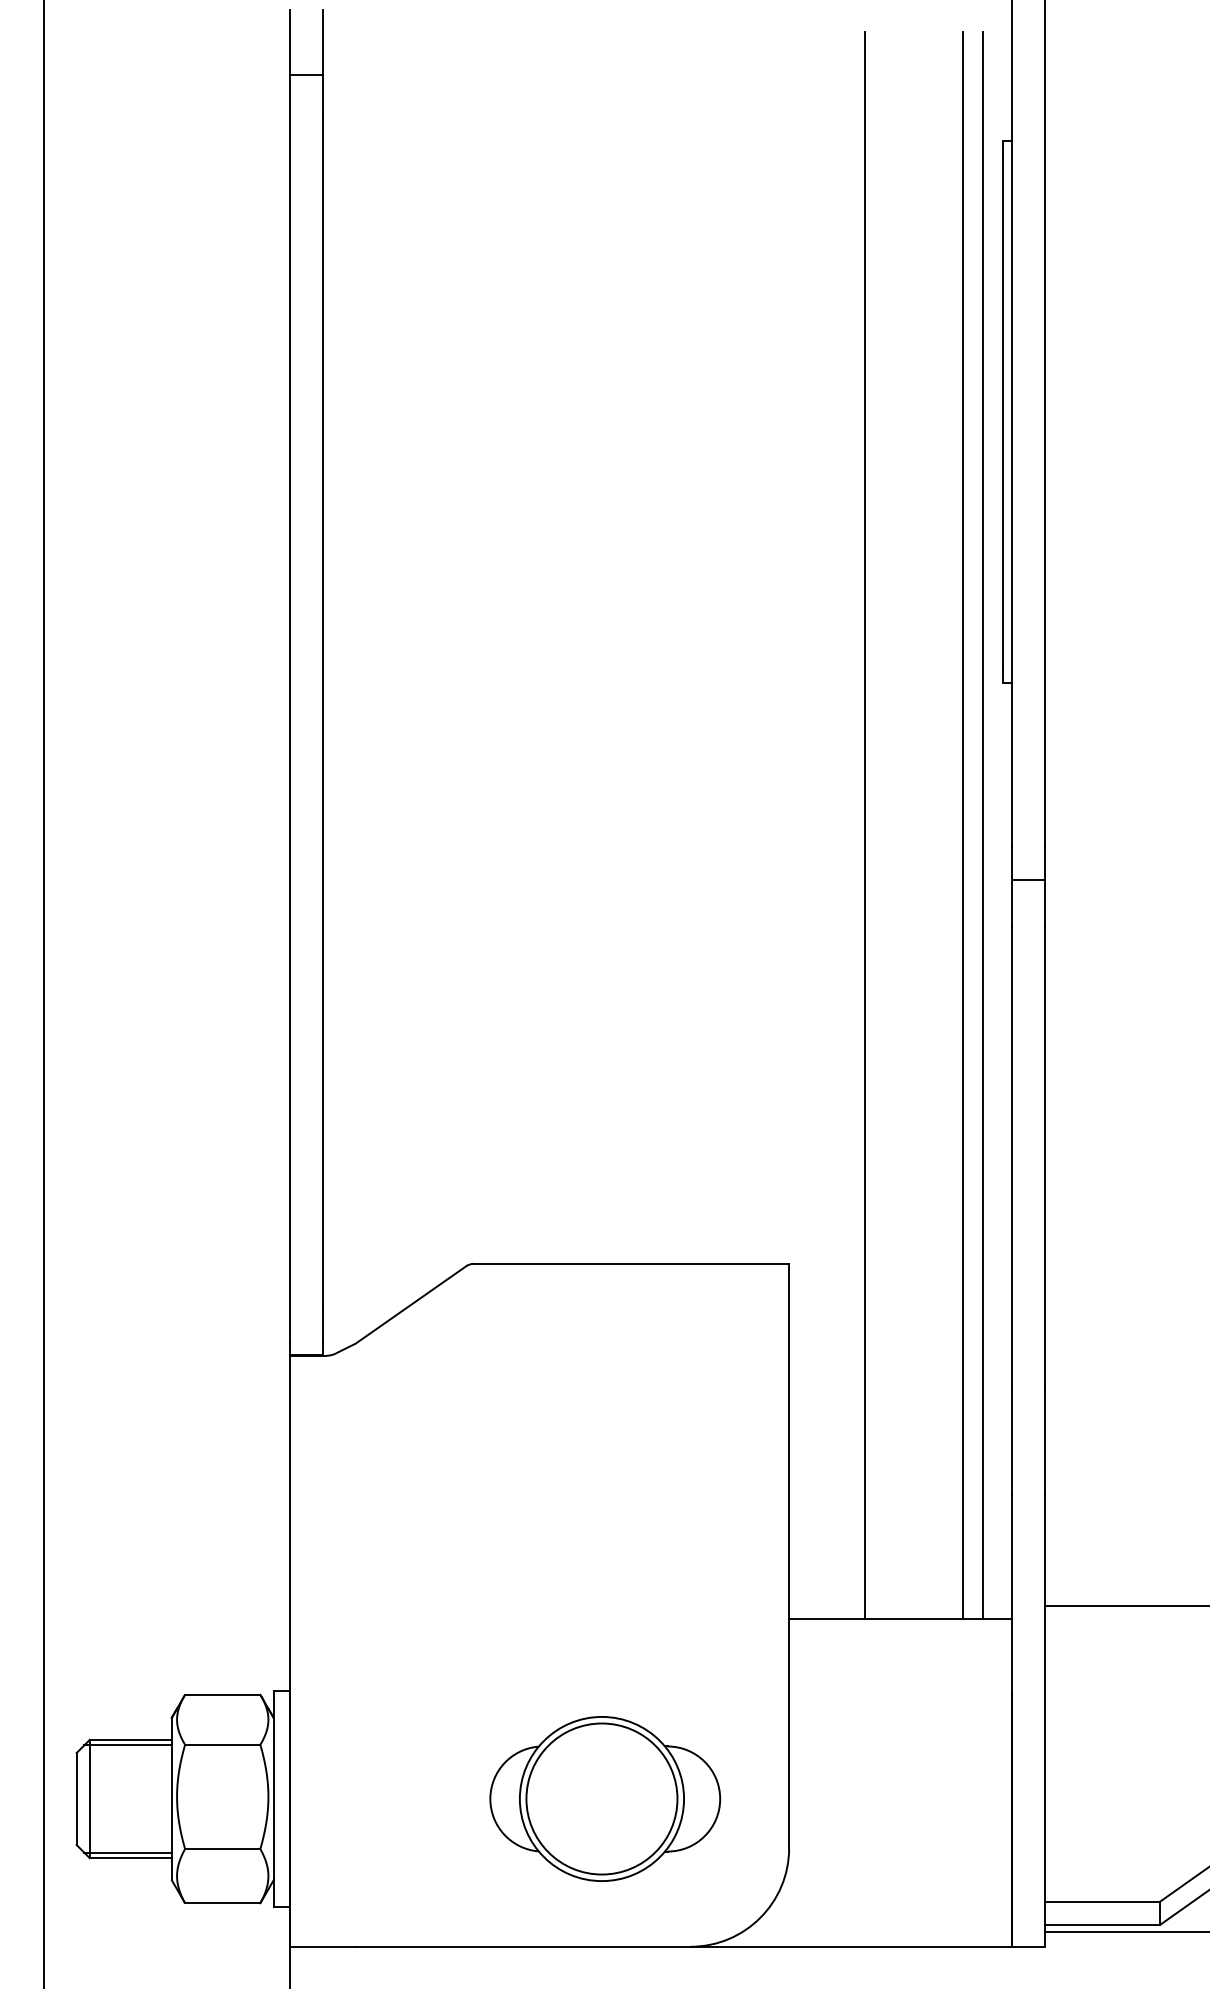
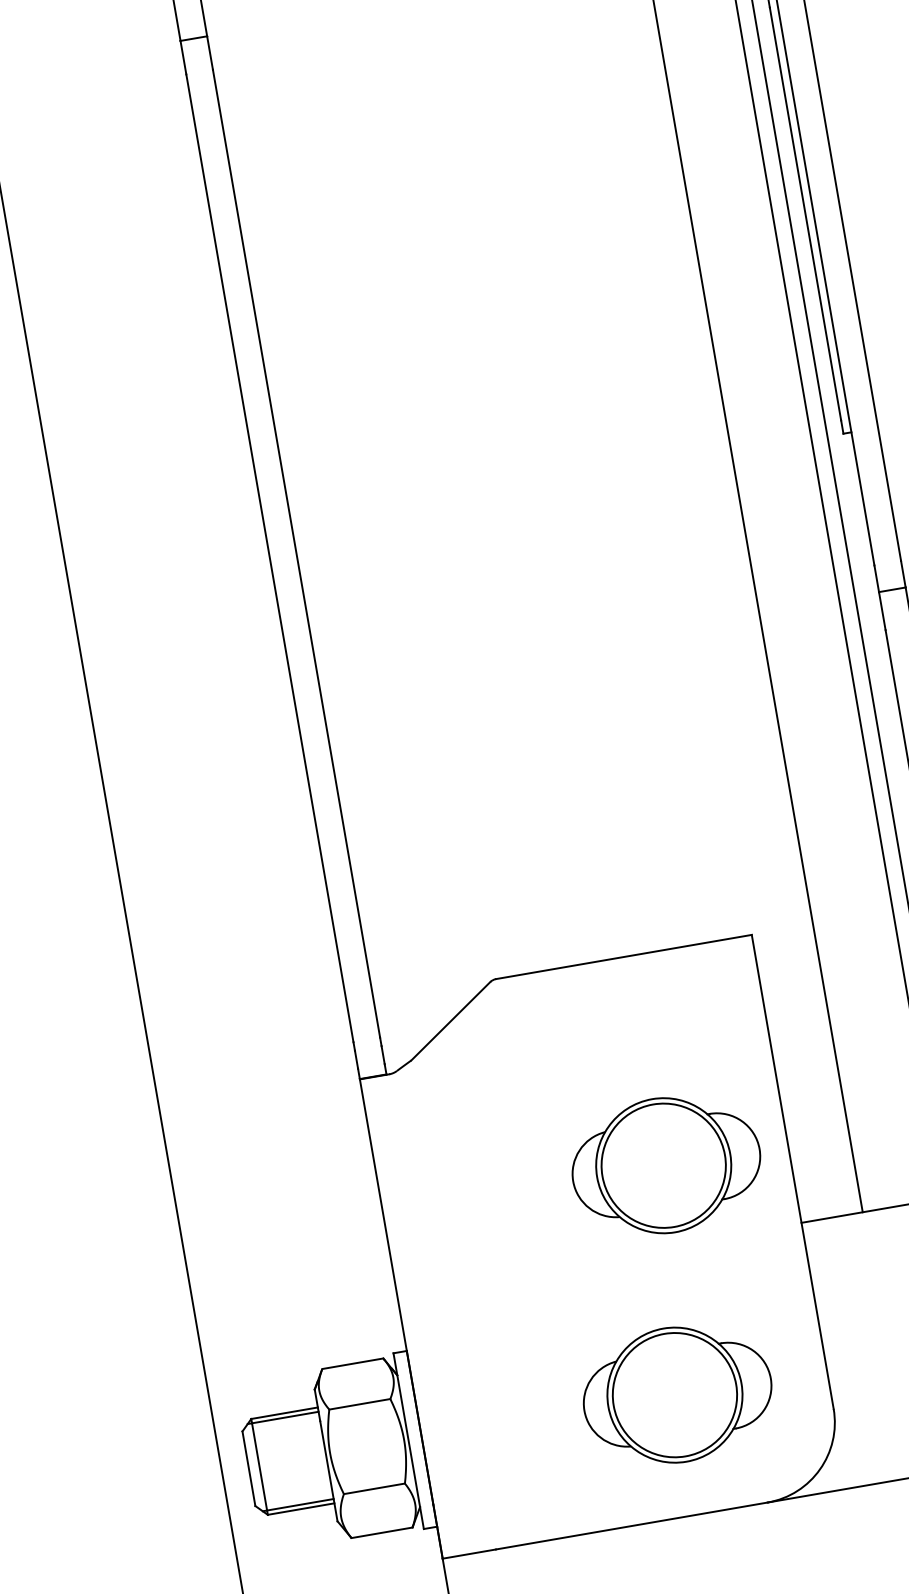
part: (639, 1521) -> (666, 1164), added

